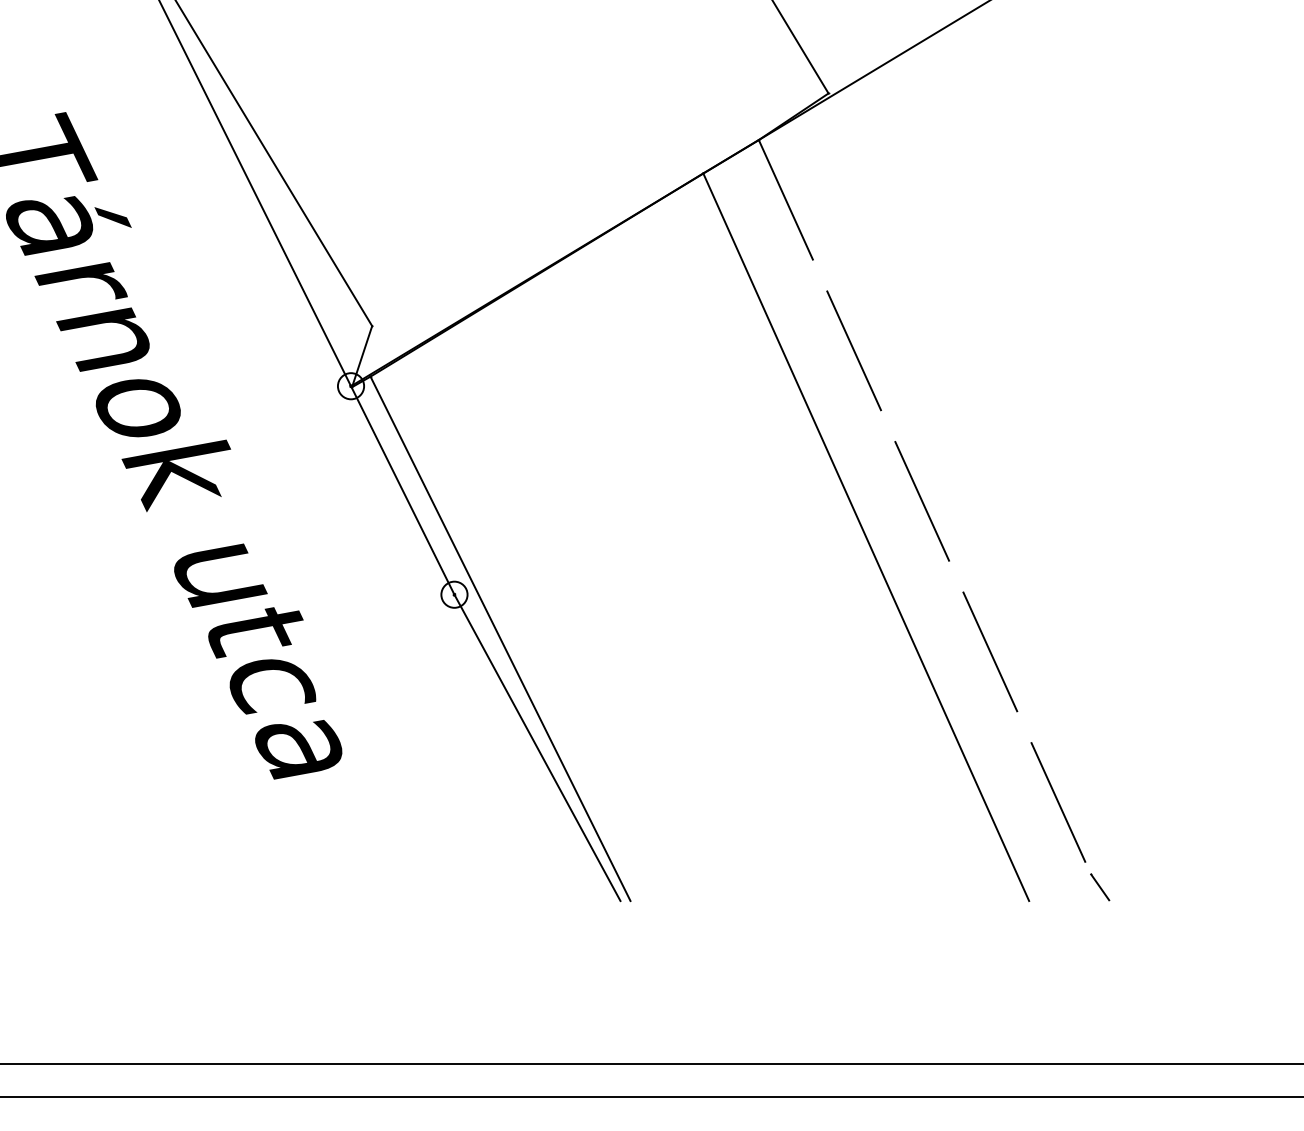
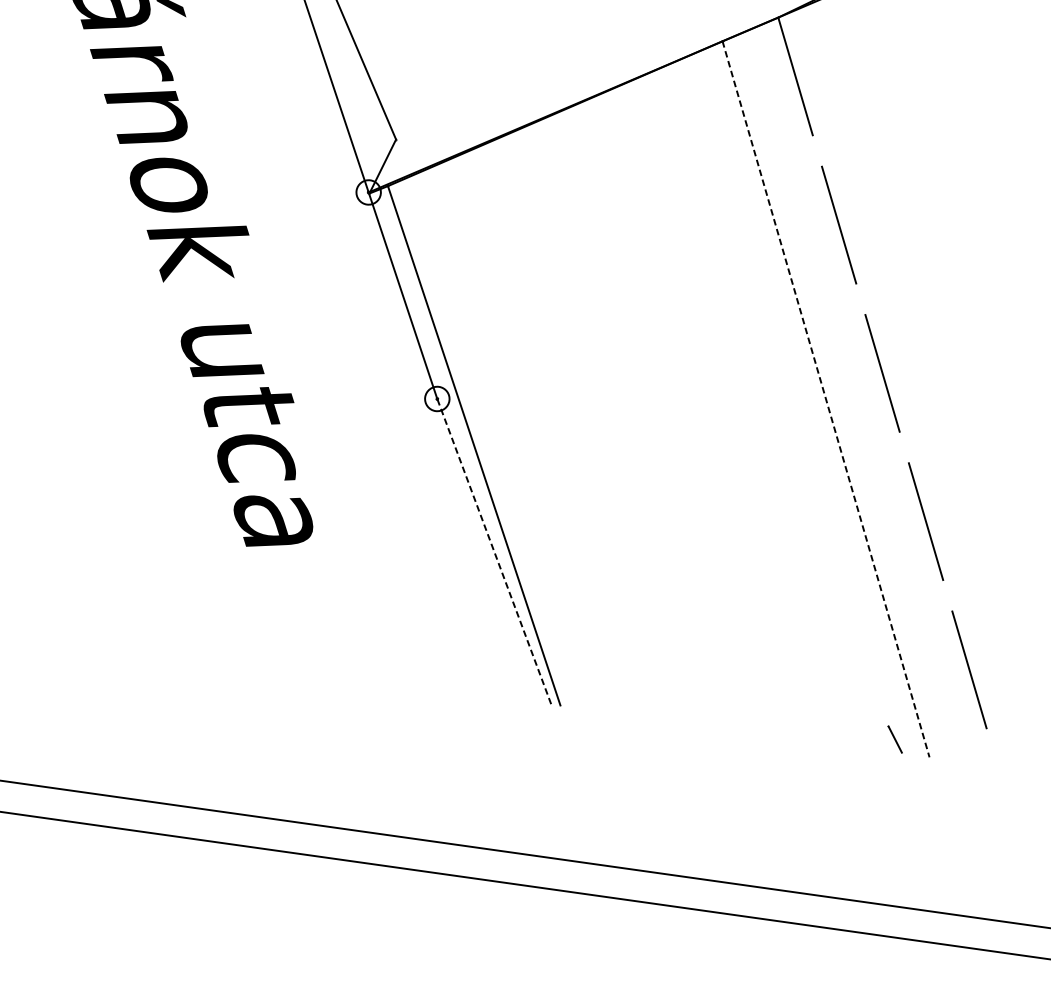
line: (866, 537) -> (826, 399), solid -> dashed
line: (537, 747) -> (494, 551), solid -> dashed
line: (1100, 887) -> (895, 739), moved

